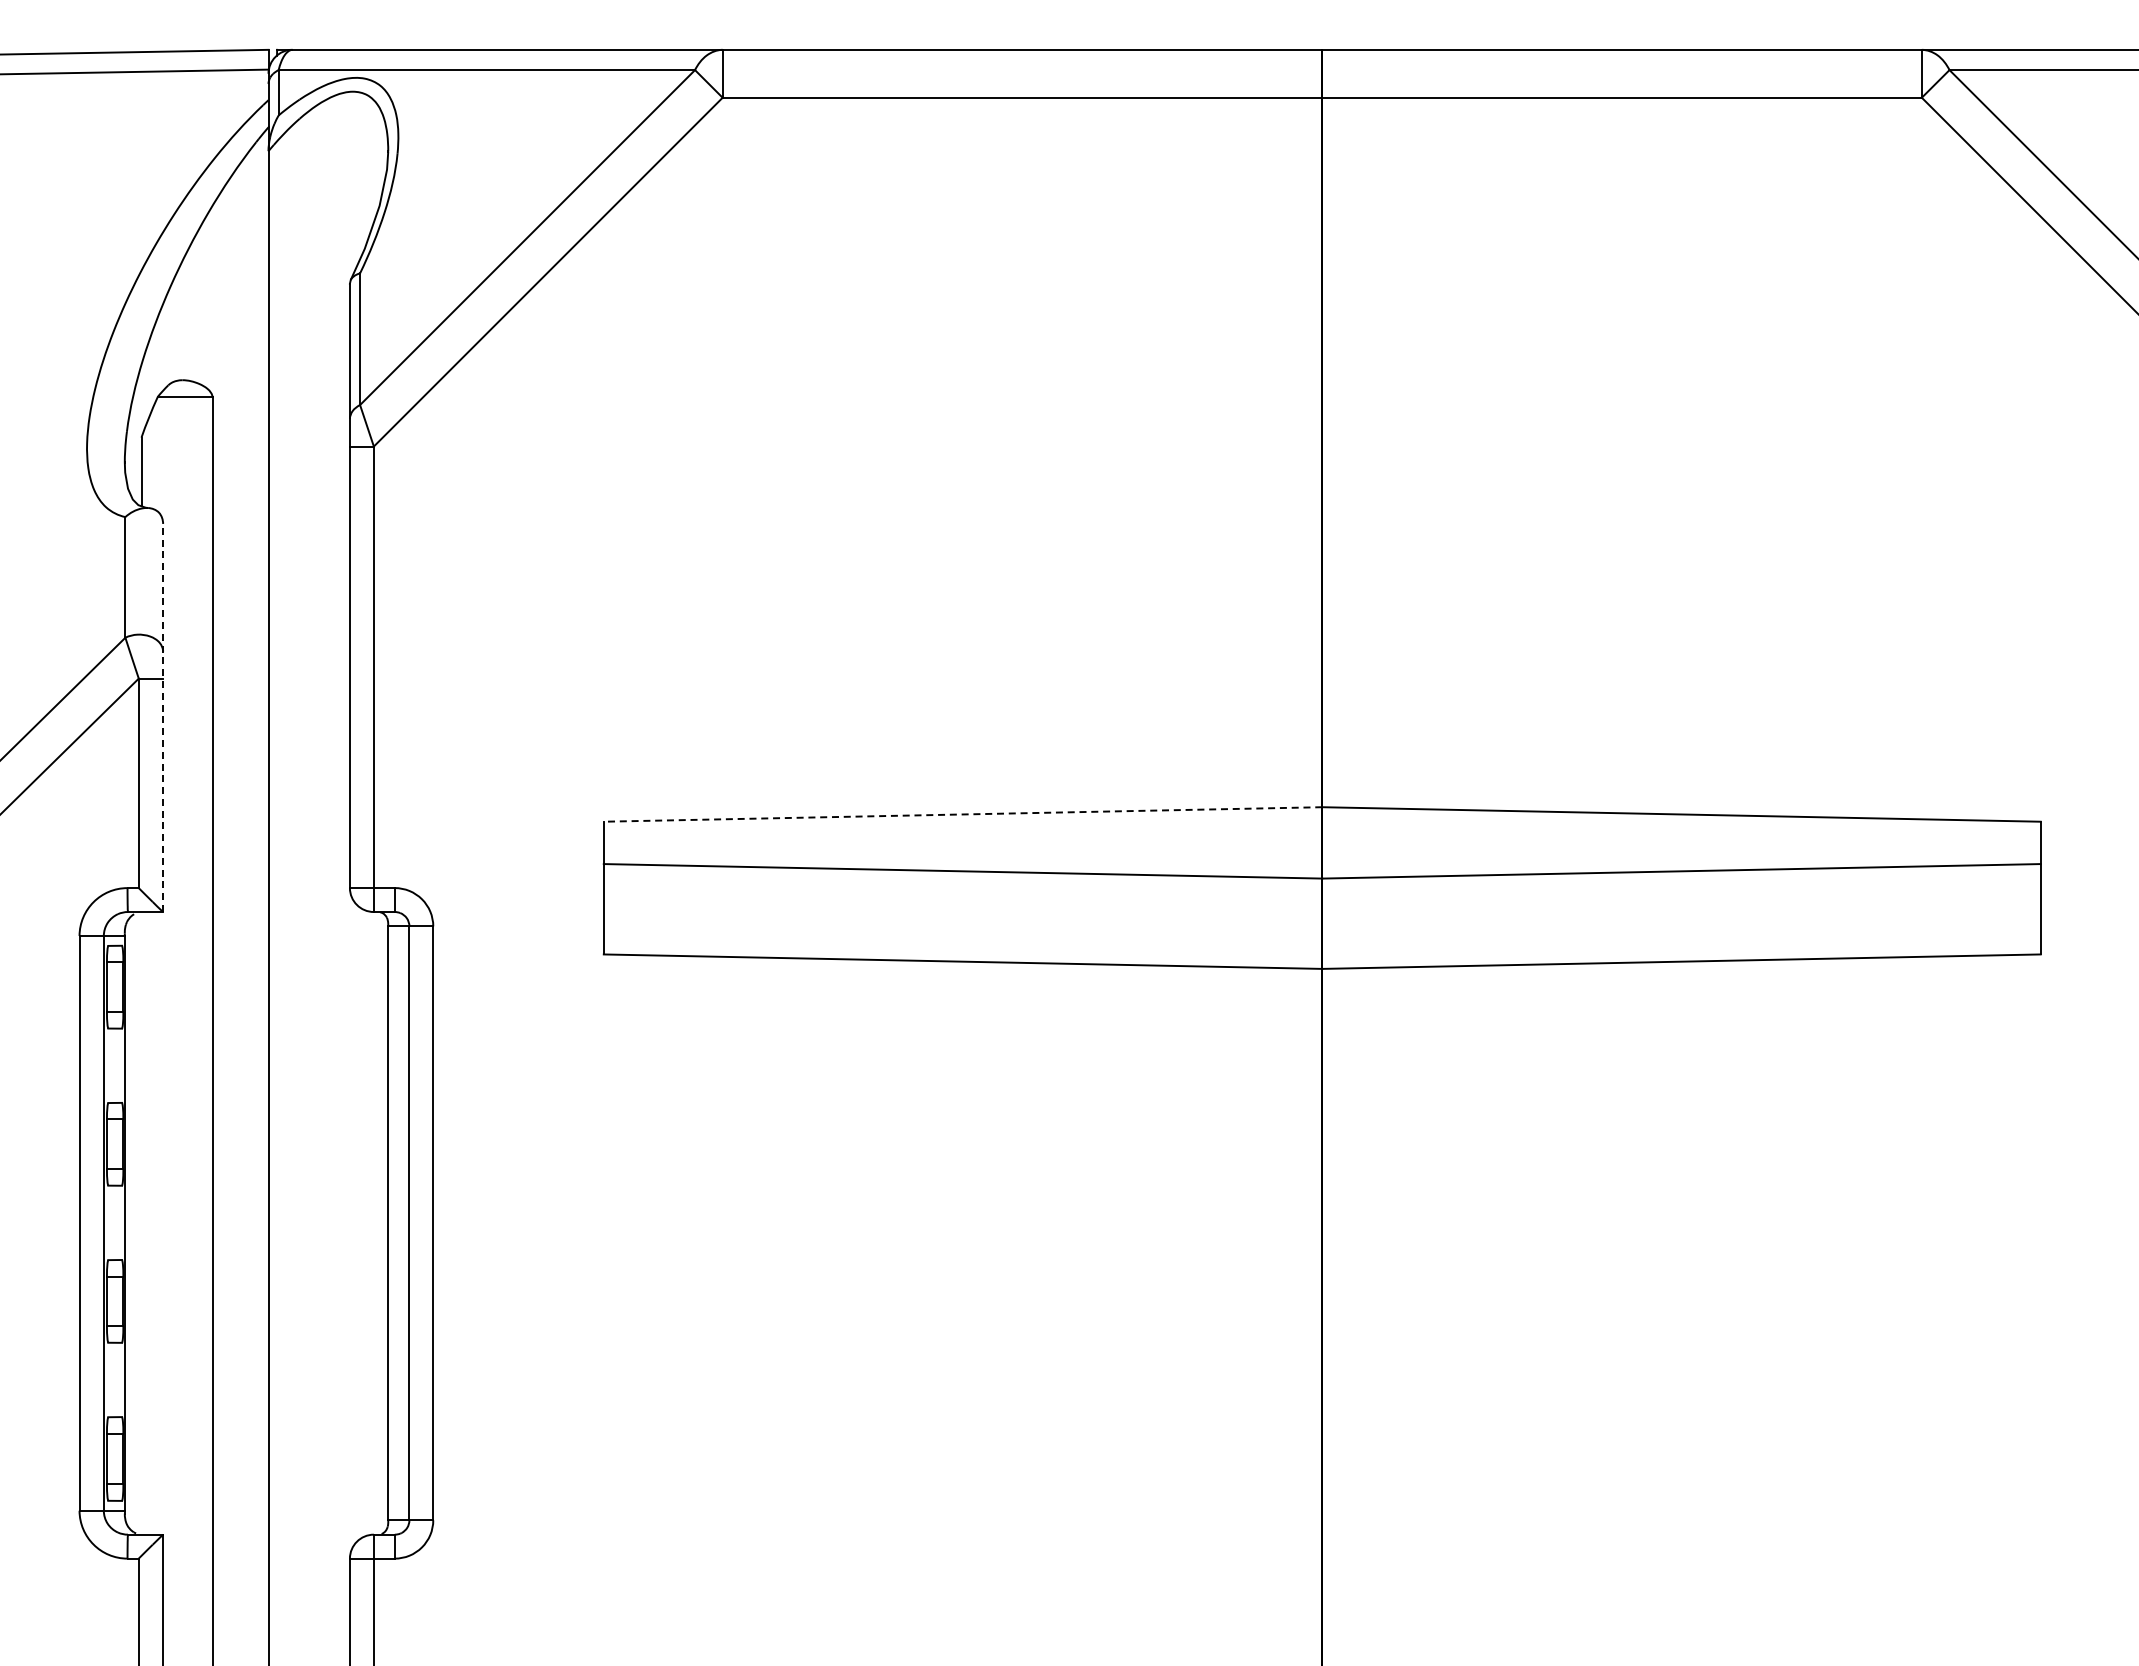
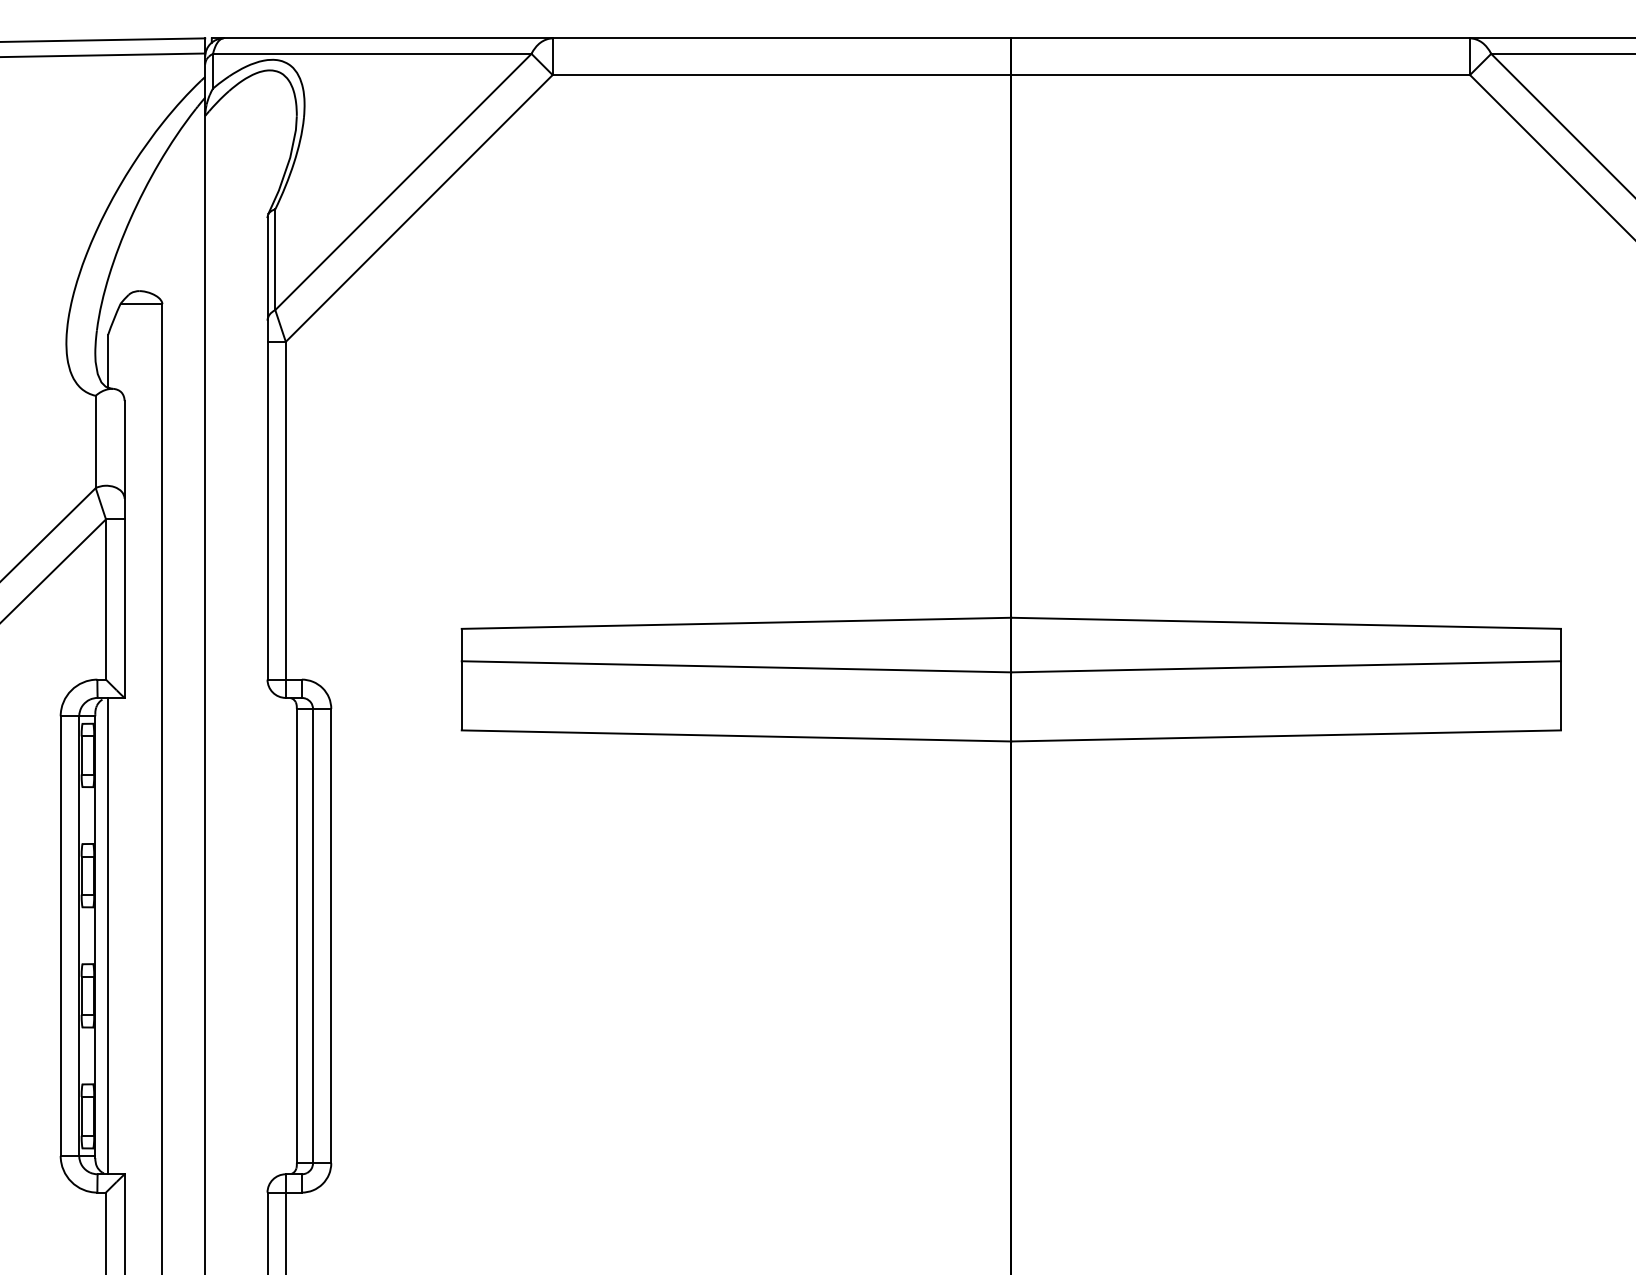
line: (163, 717) -> (124, 549), dashed -> solid
line: (962, 814) -> (736, 623), dashed -> solid
line: (141, 1223) -> (108, 936), added

